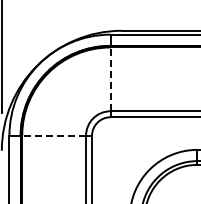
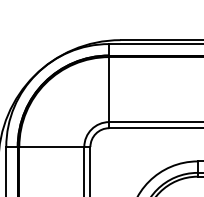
line: (110, 79) -> (109, 89), dashed -> solid
line: (54, 135) -> (52, 146), dashed -> solid

